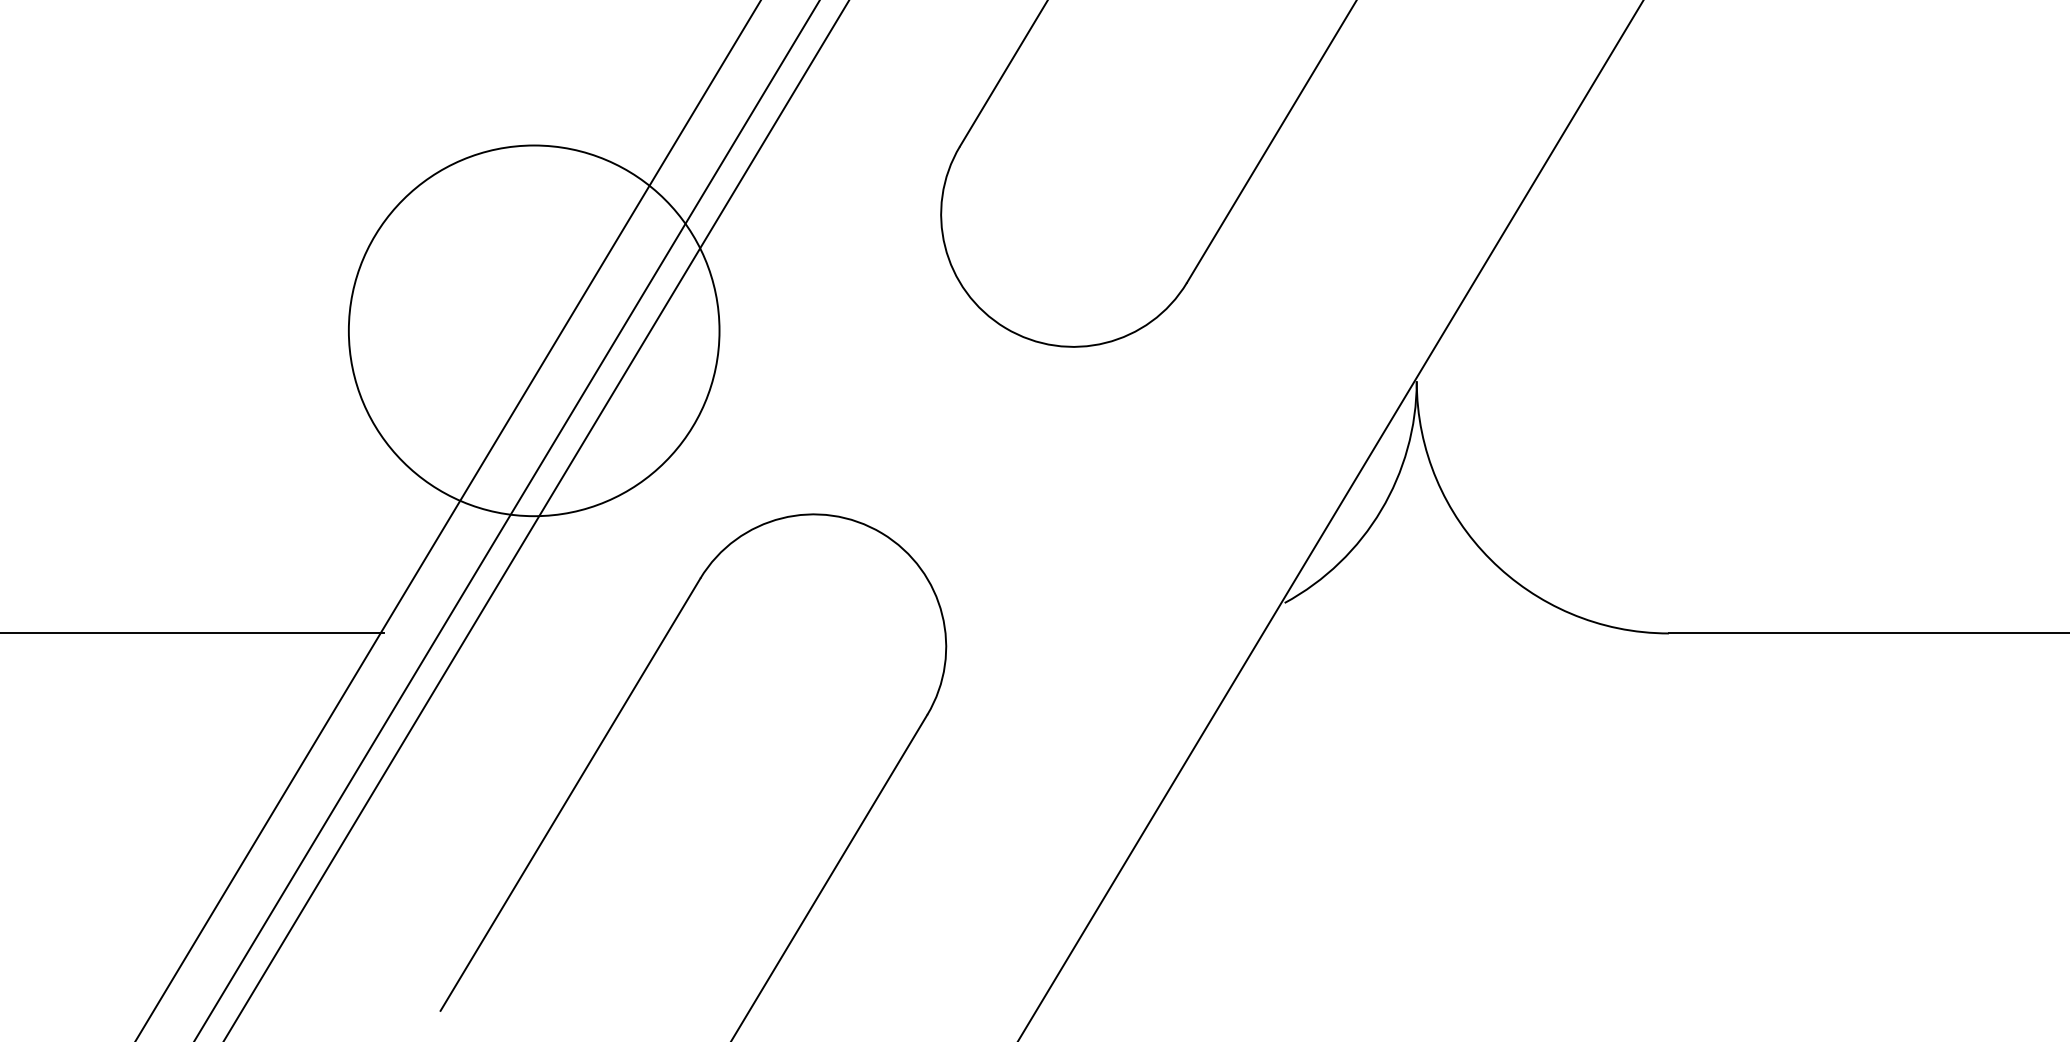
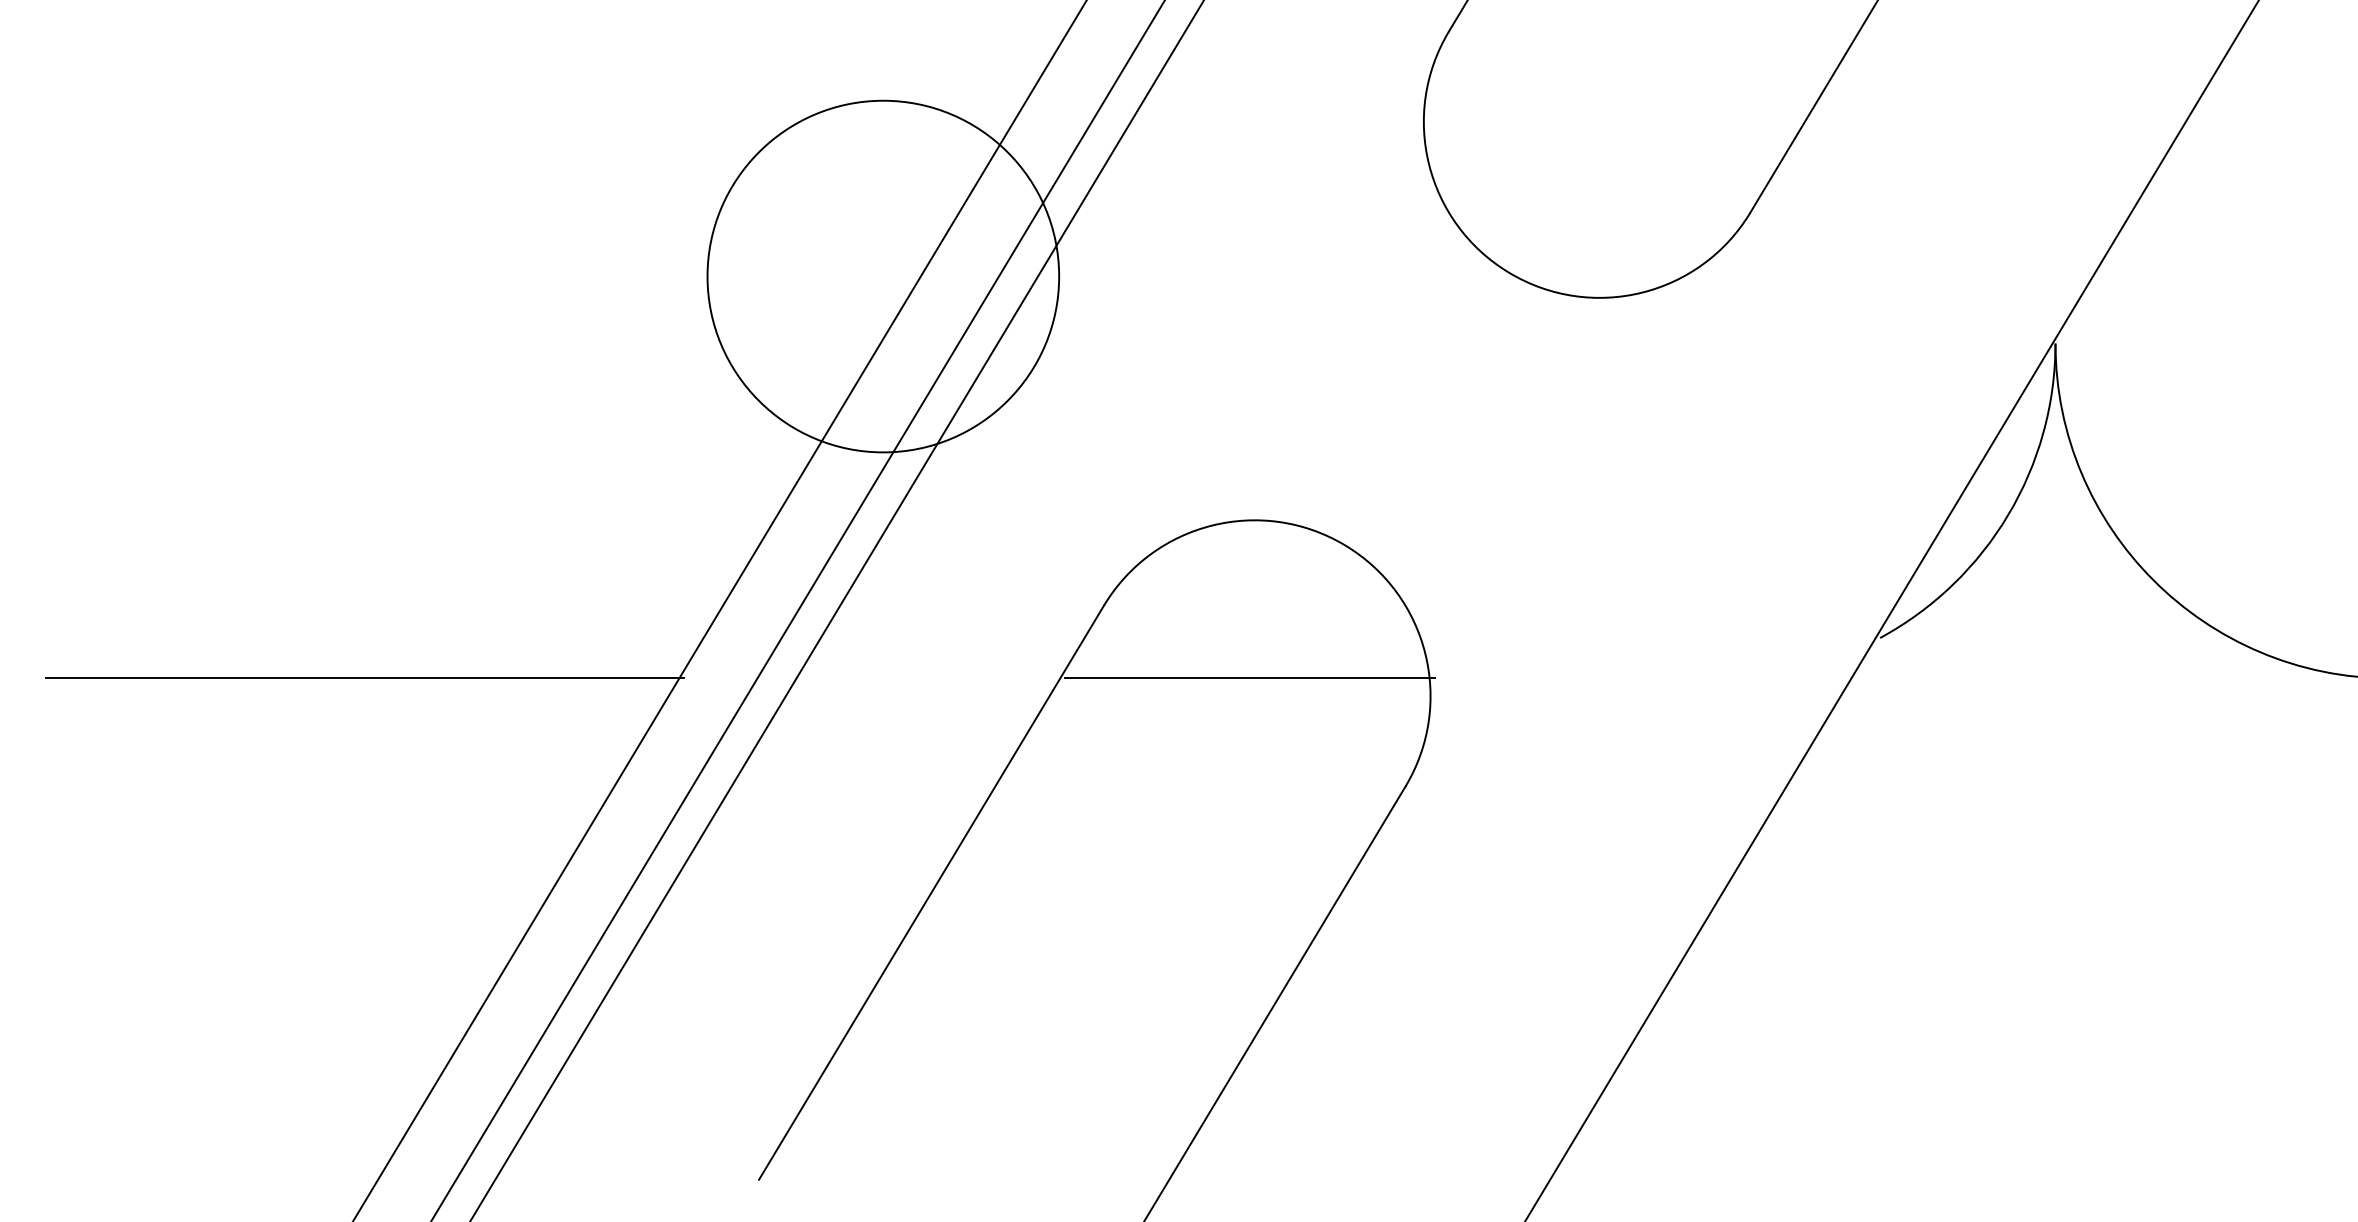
circle: (533, 330) -> (882, 276), size x0.71
line: (809, 633) -> (1248, 678), added

